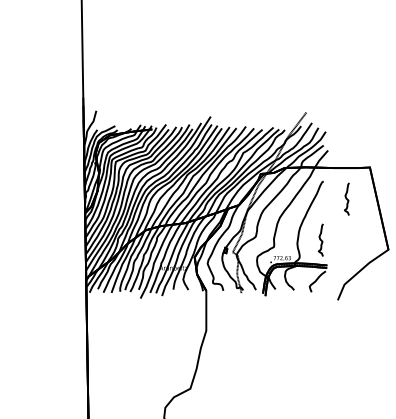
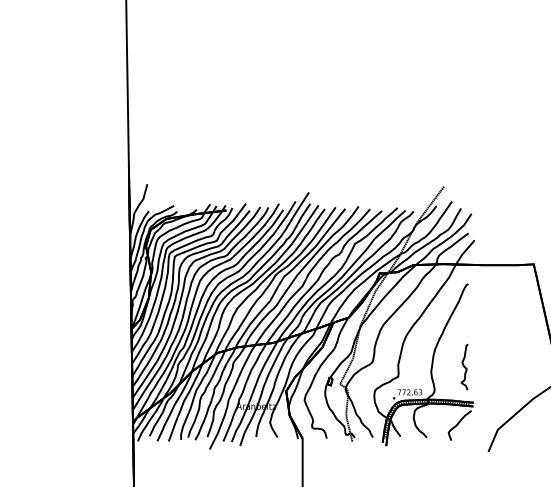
curve: (346, 198) -> (500, 308), removed

